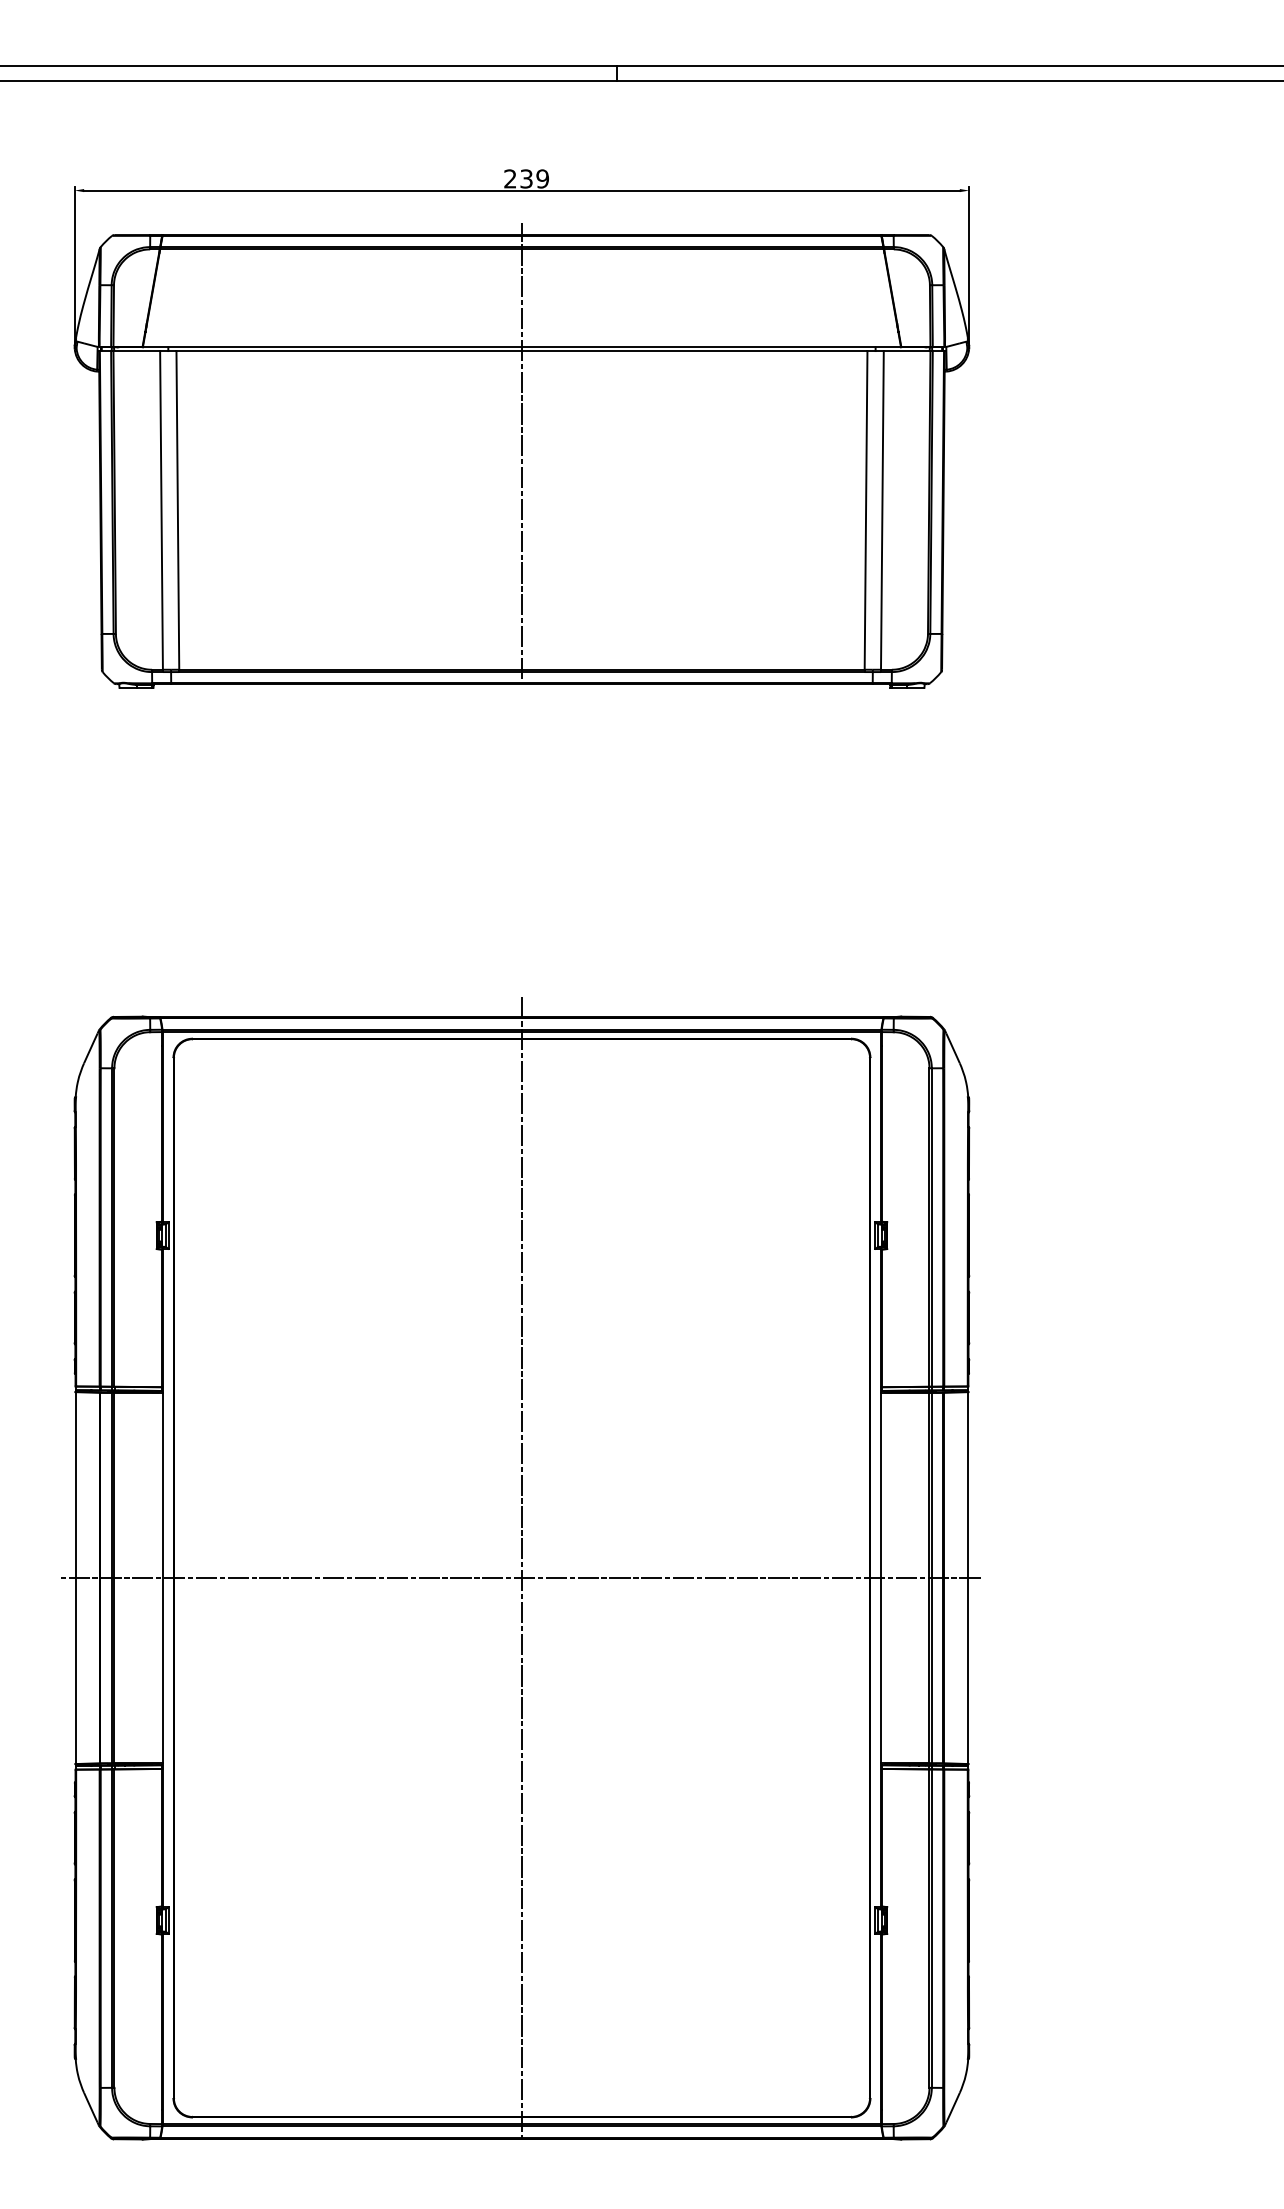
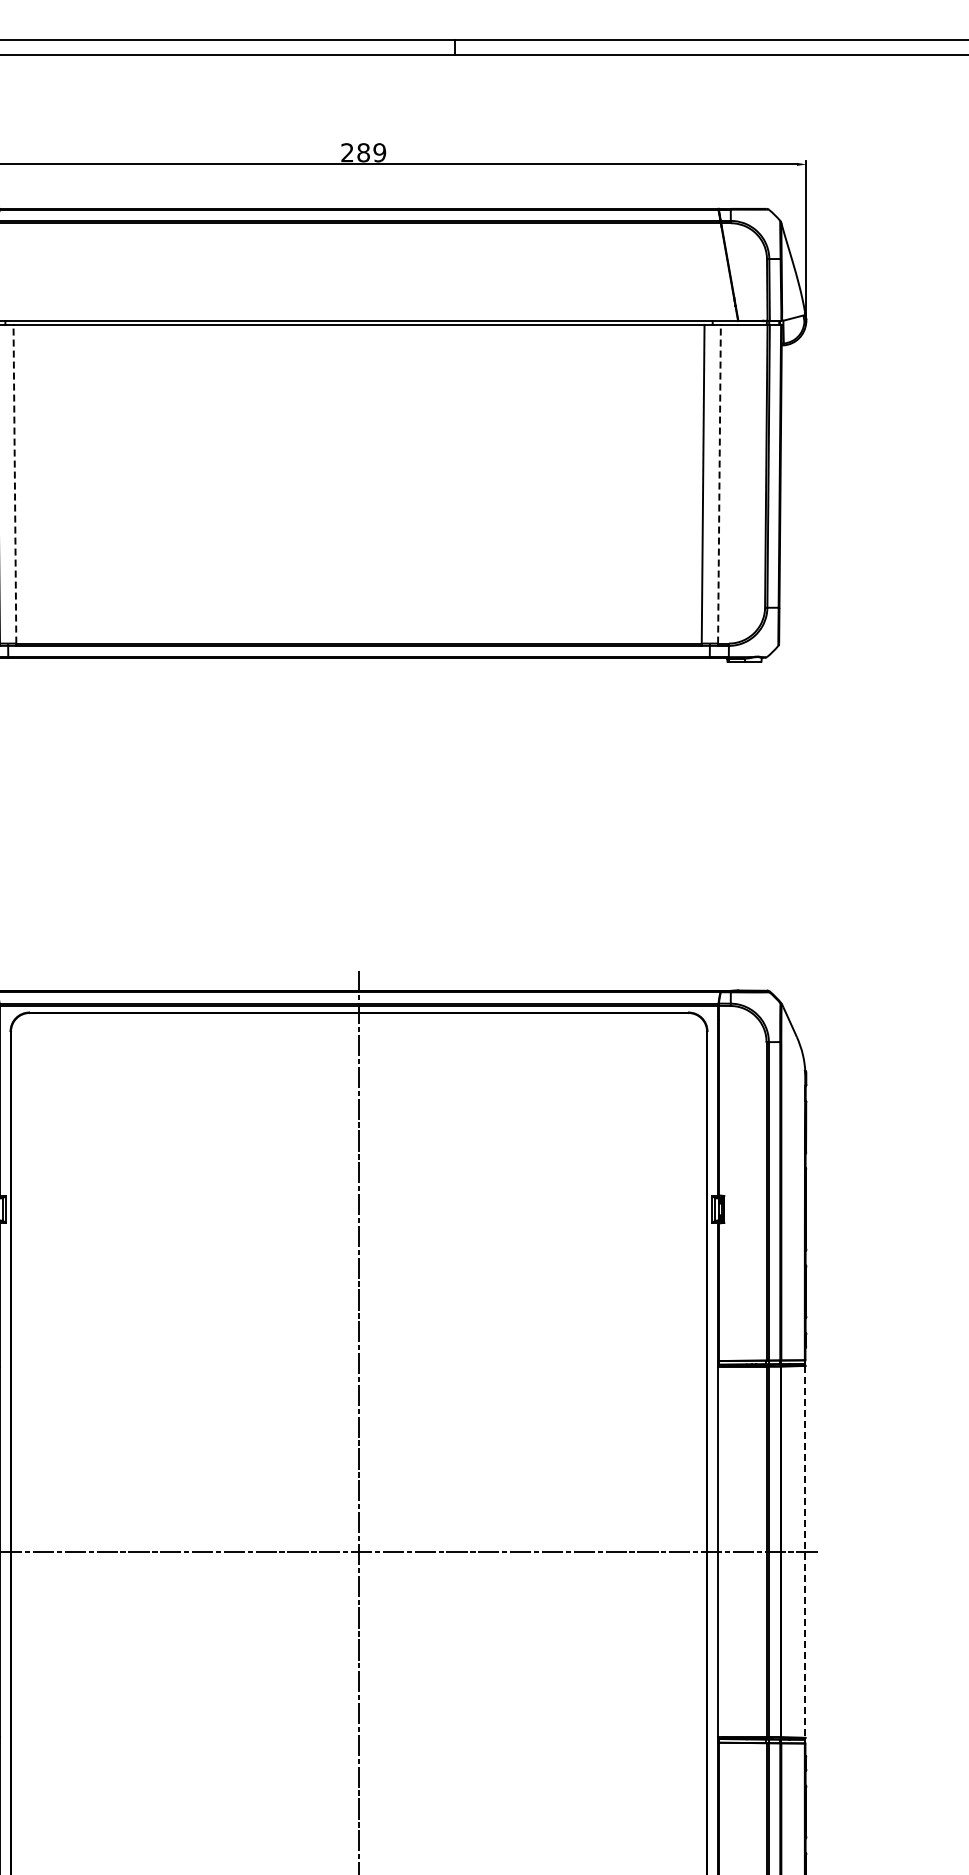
text: (526, 178) -> (363, 152), 239 -> 289
line: (521, 450) -> (358, 424), removed
line: (177, 509) -> (14, 483), solid -> dashed
line: (882, 509) -> (719, 483), solid -> dashed
line: (968, 1578) -> (805, 1552), solid -> dashed

